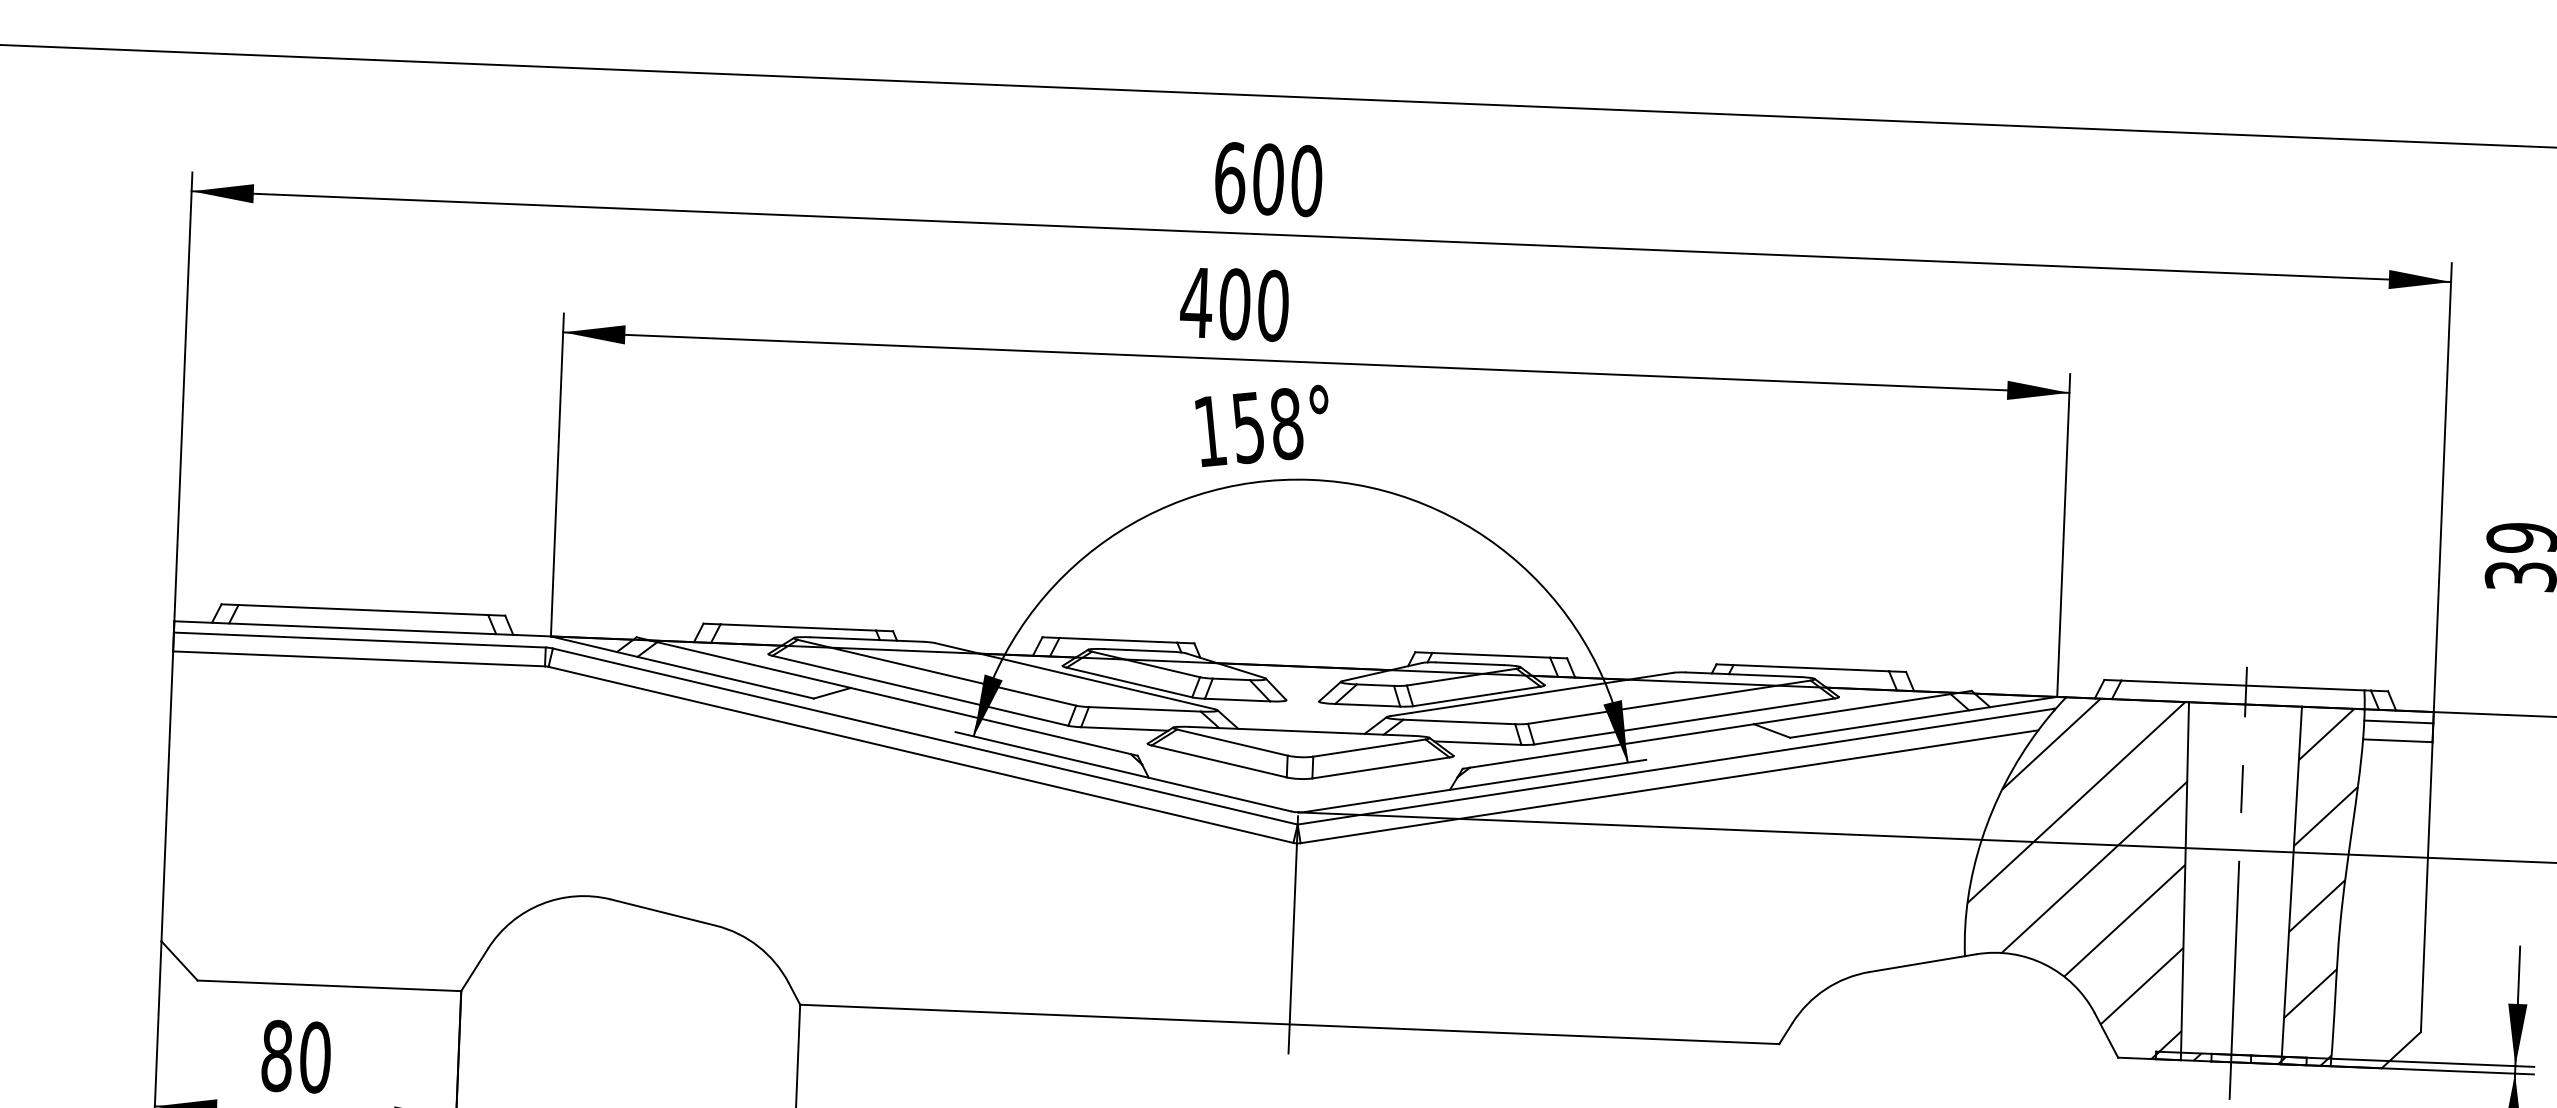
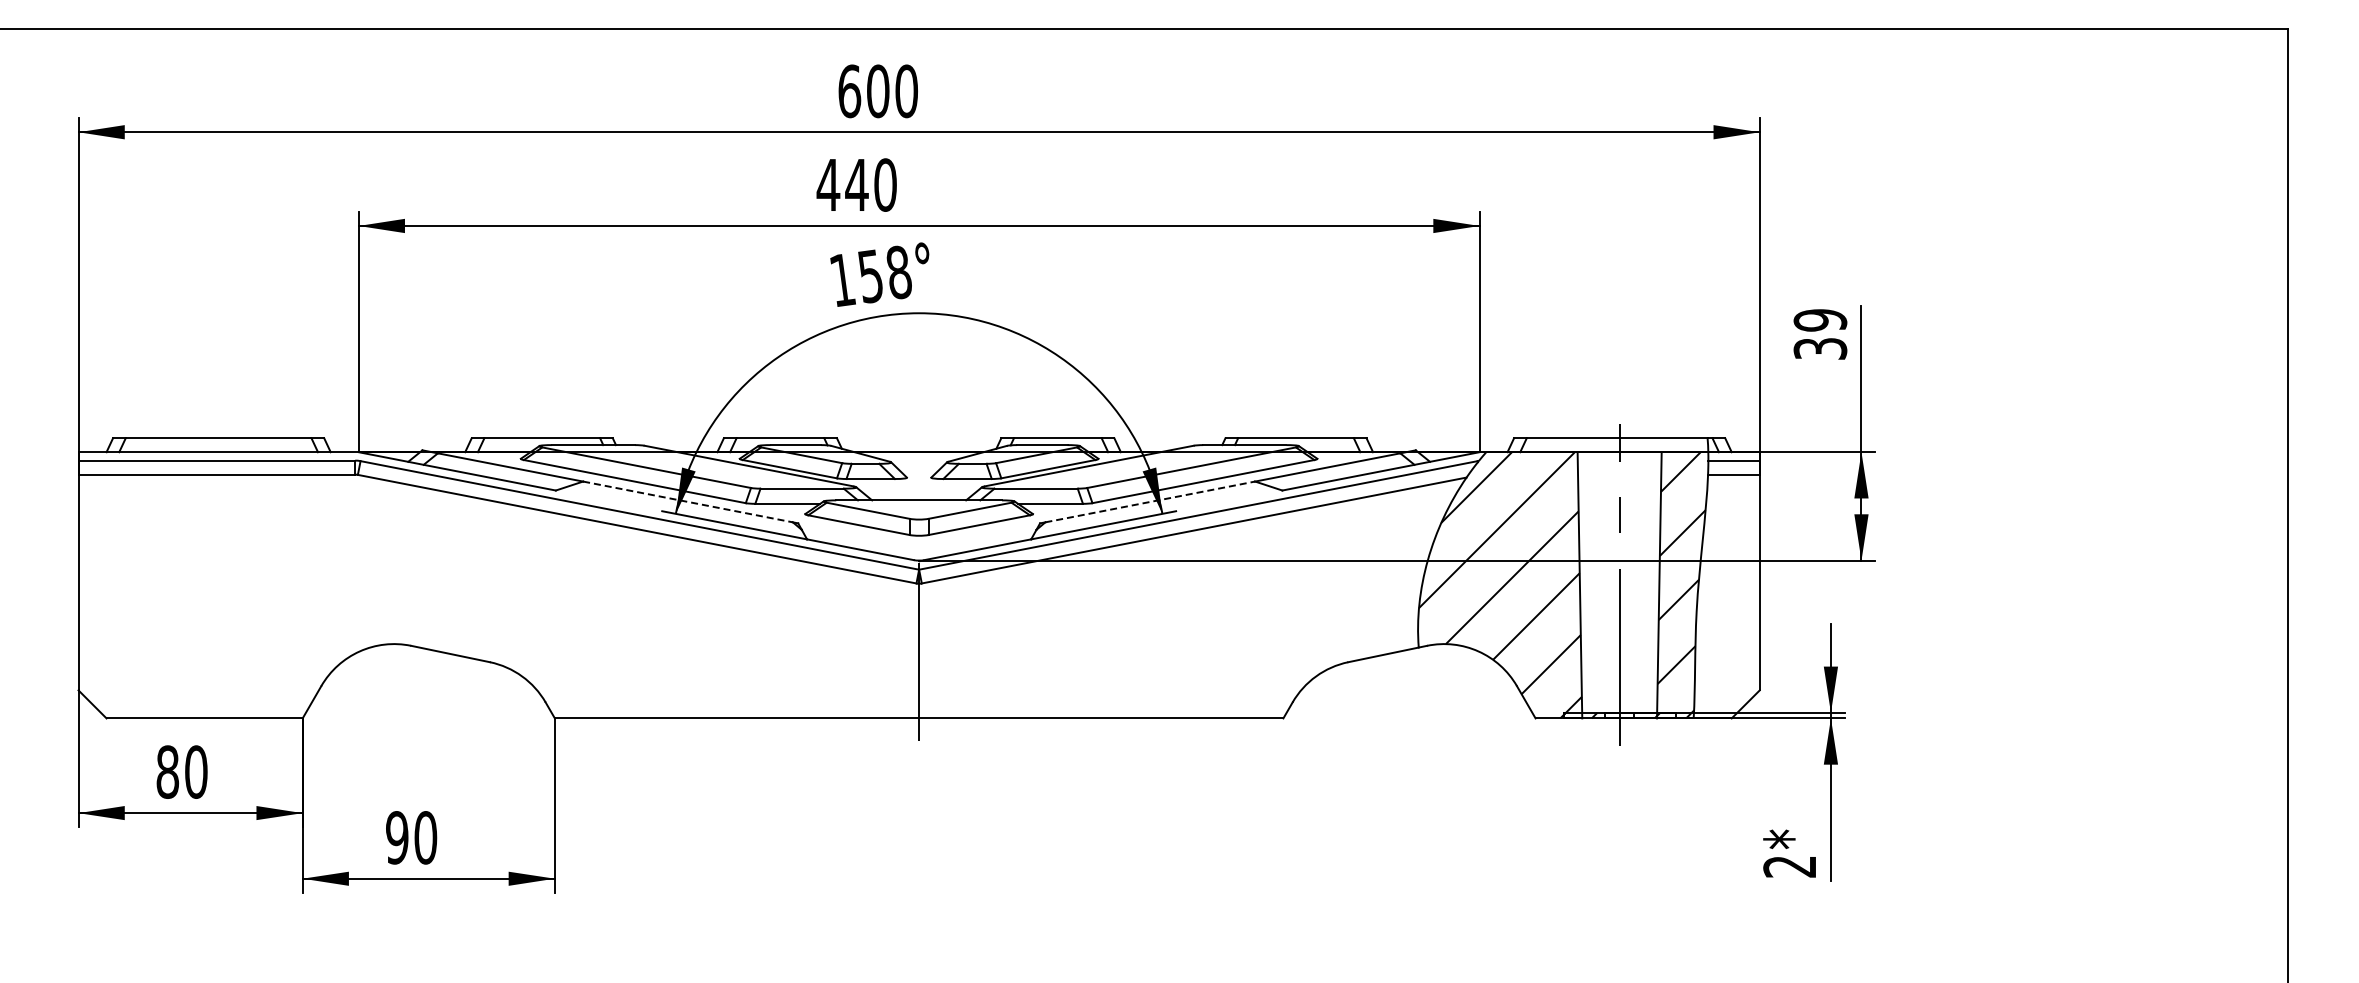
text: (1234, 303) -> (856, 184), 400 -> 440
line: (991, 720) -> (688, 501), solid -> dashed
line: (1612, 745) -> (1150, 501), solid -> dashed

